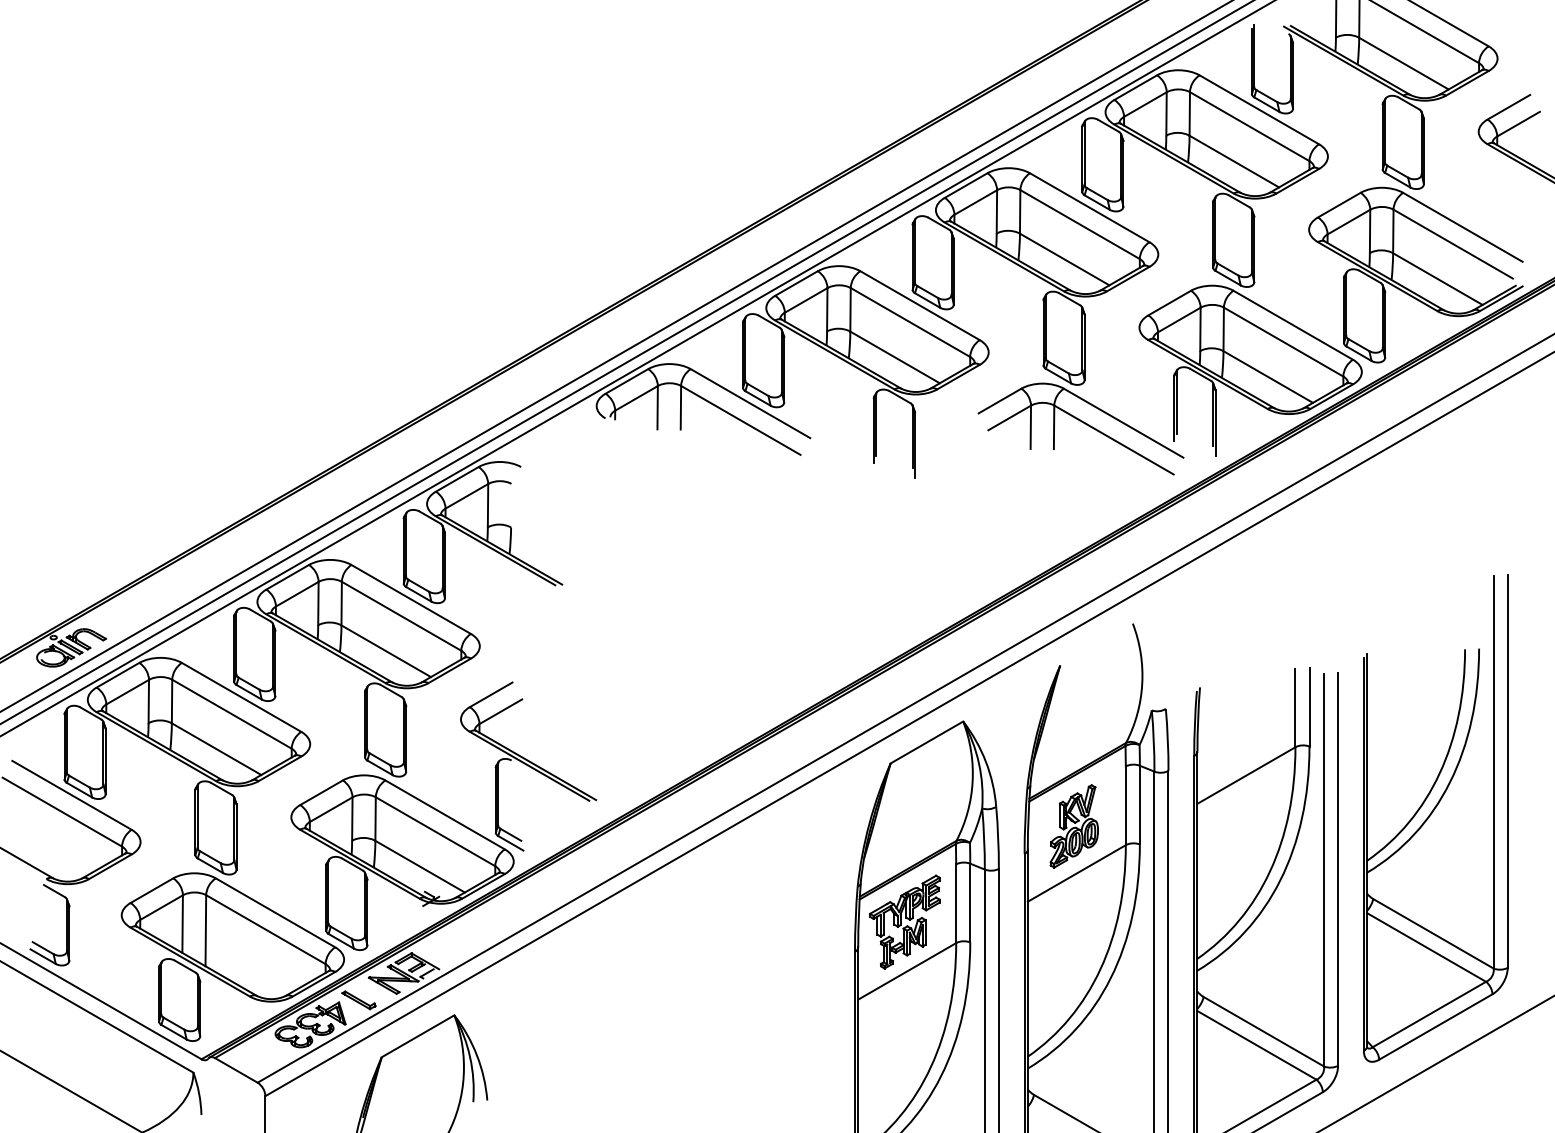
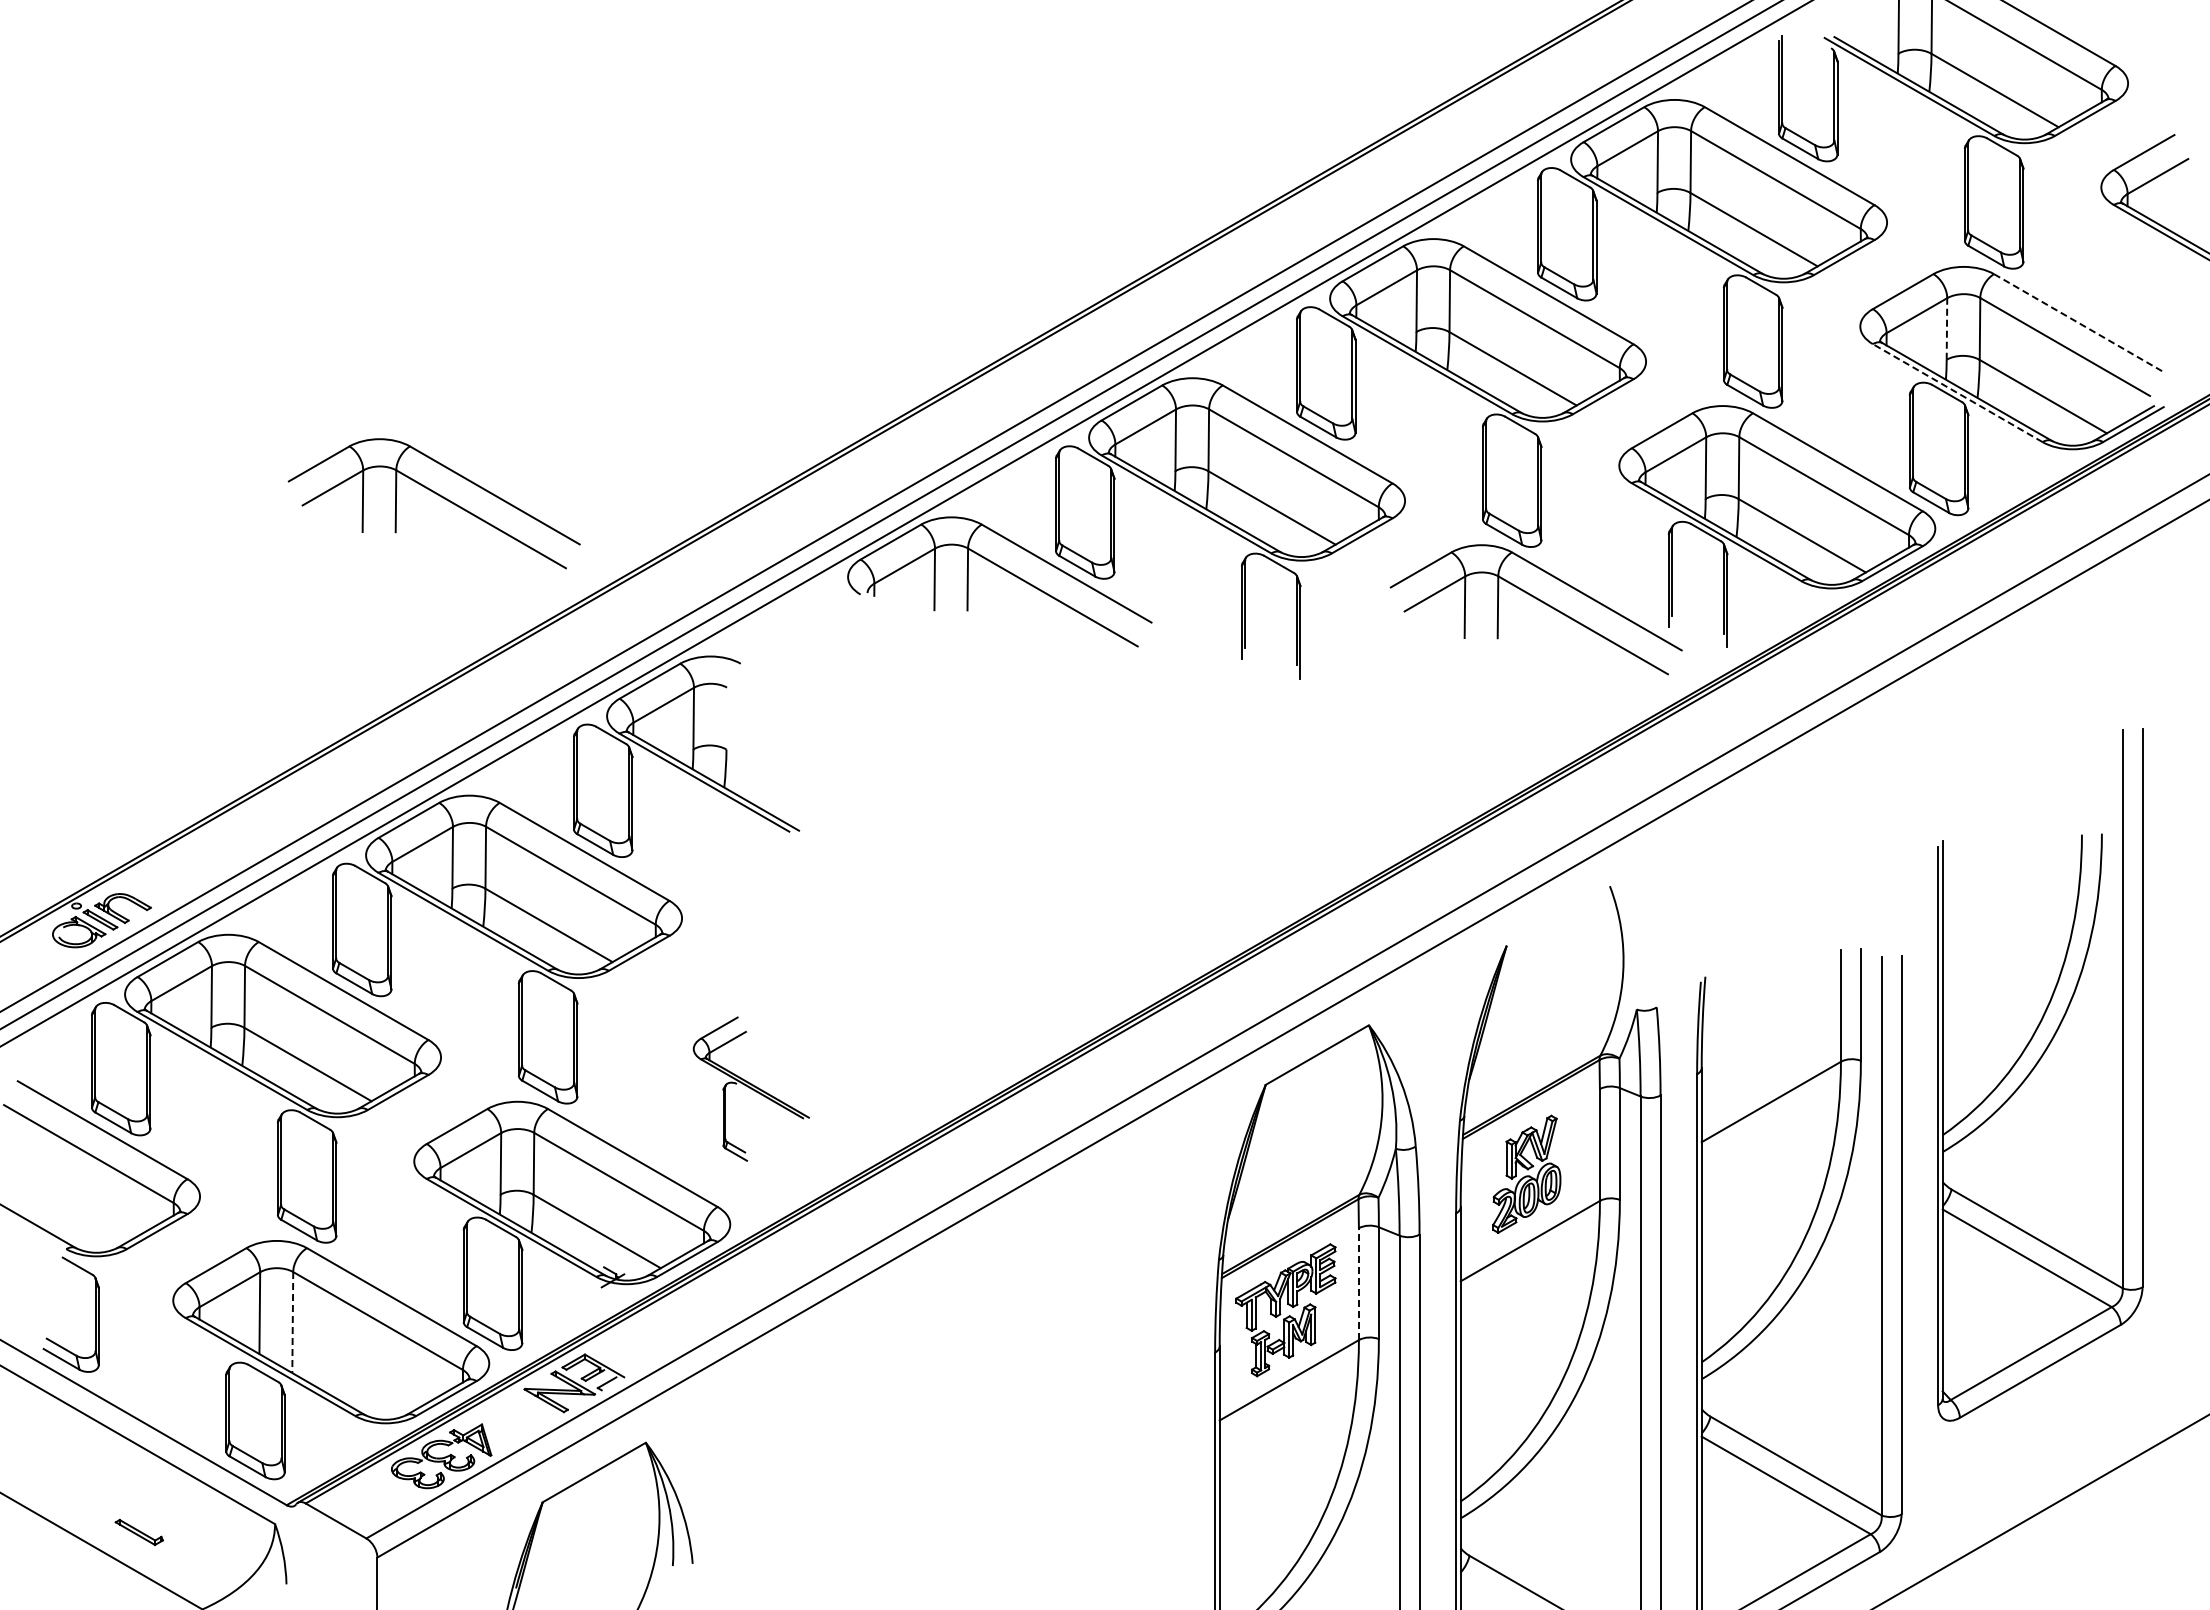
line: (1462, 227) -> (2078, 323), solid -> dashed
line: (1369, 231) -> (1946, 328), solid -> dashed
line: (1377, 276) -> (1957, 393), solid -> dashed
part: (307, 348) -> (437, 495), added
part: (528, 766) -> (751, 1088), size x0.6
part: (1430, 815) -> (2033, 1070), moved
line: (955, 903) -> (1358, 1284), solid -> dashed
line: (205, 930) -> (292, 1322), solid -> dashed
part: (358, 999) -> (138, 1531), moved

